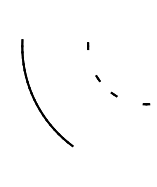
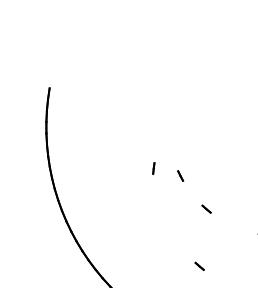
part: (88, 45) -> (154, 167), moved
part: (113, 125) -> (198, 266), added

